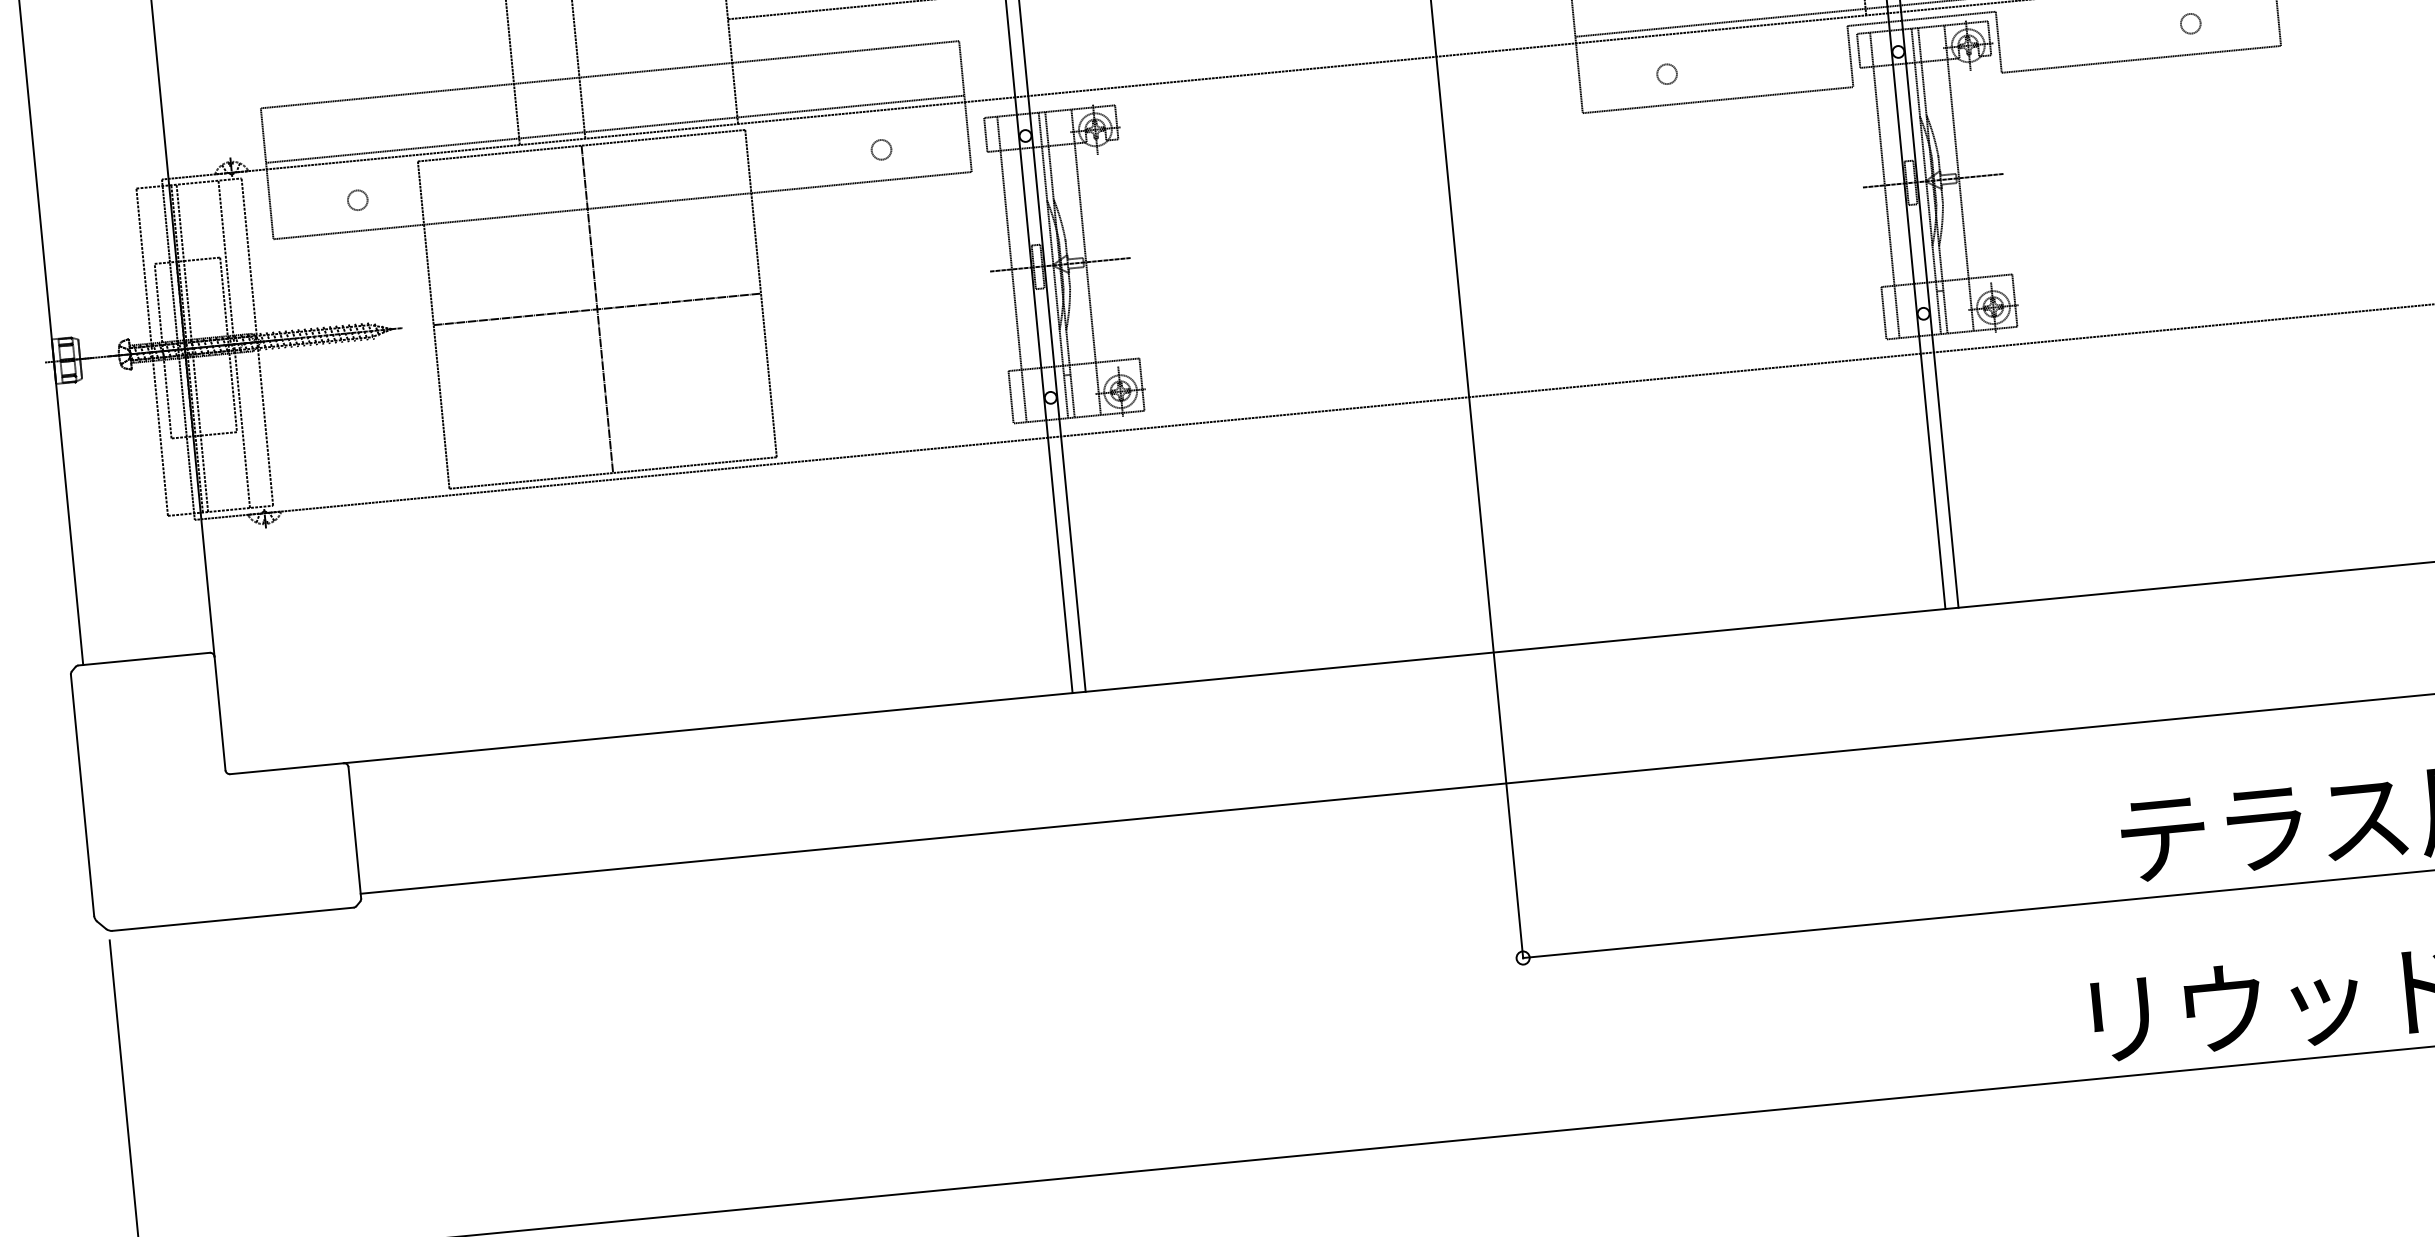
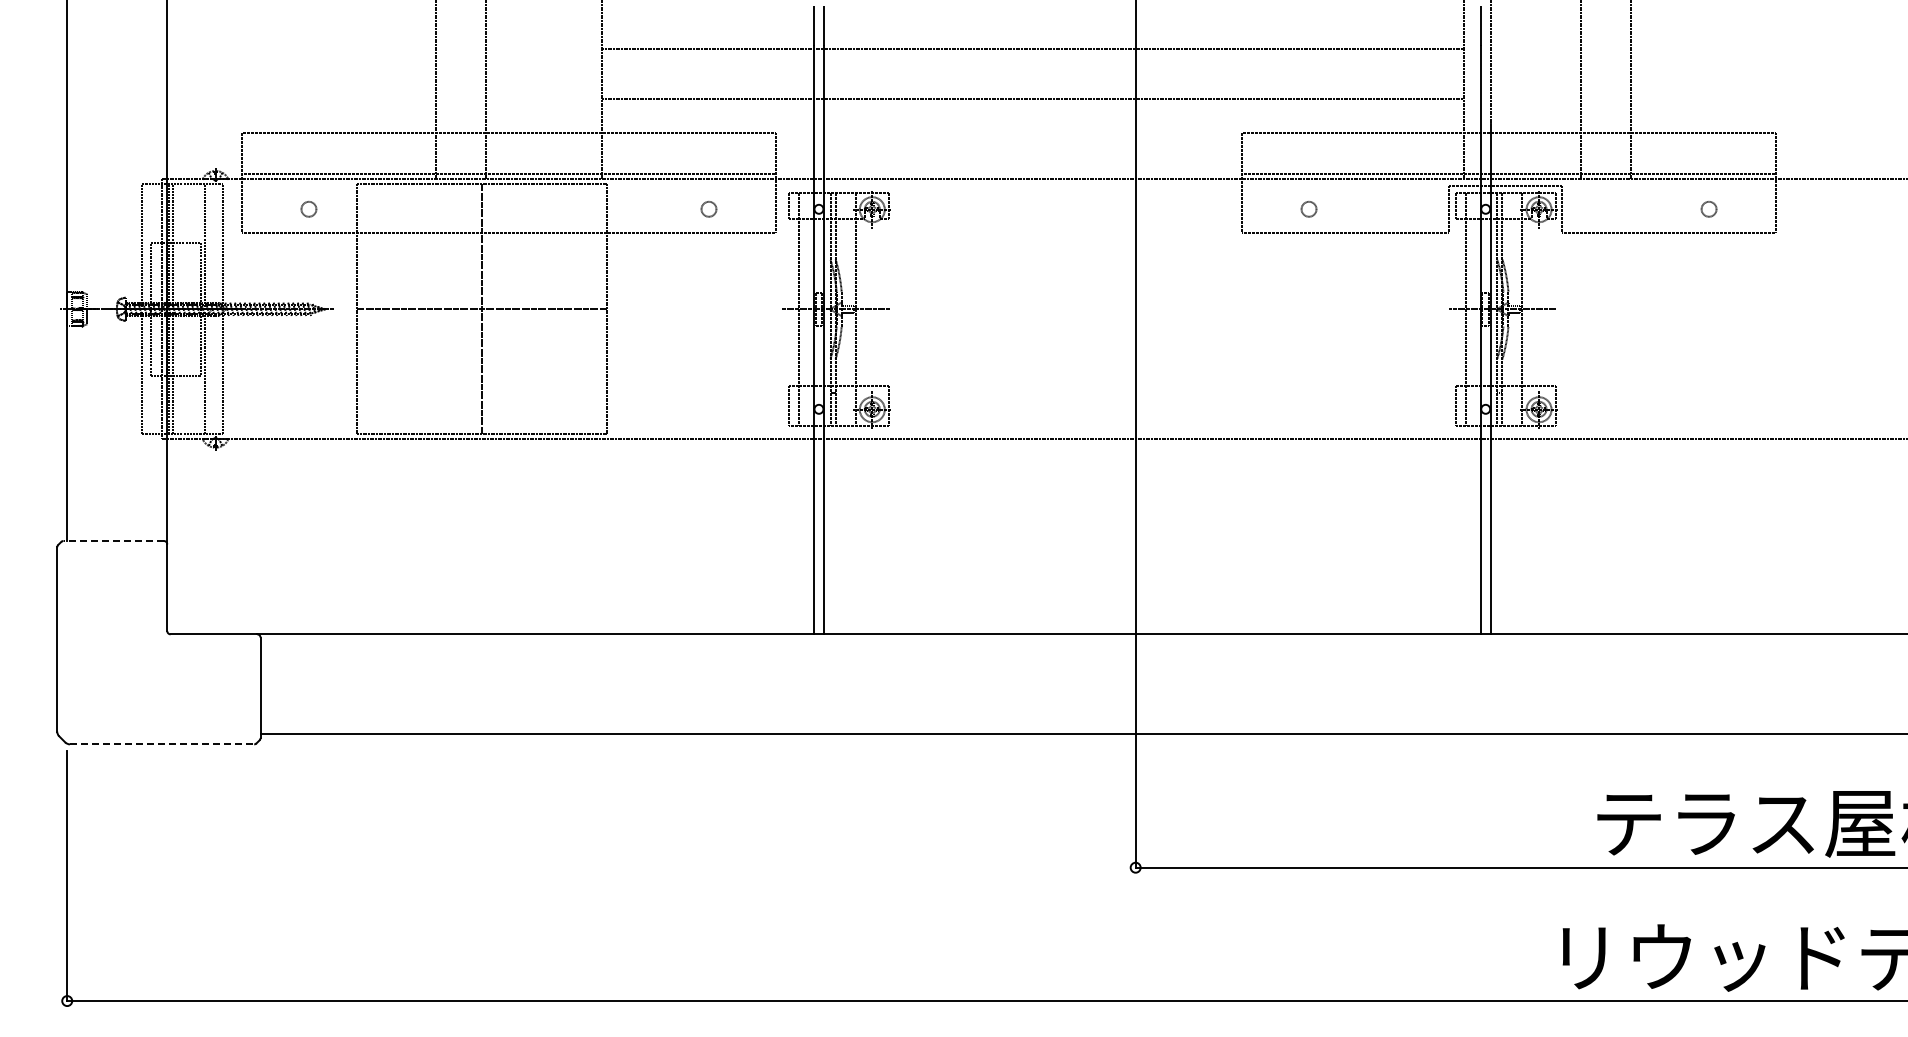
line: (143, 659) -> (113, 541), solid -> dashed
line: (233, 919) -> (162, 744), solid -> dashed

